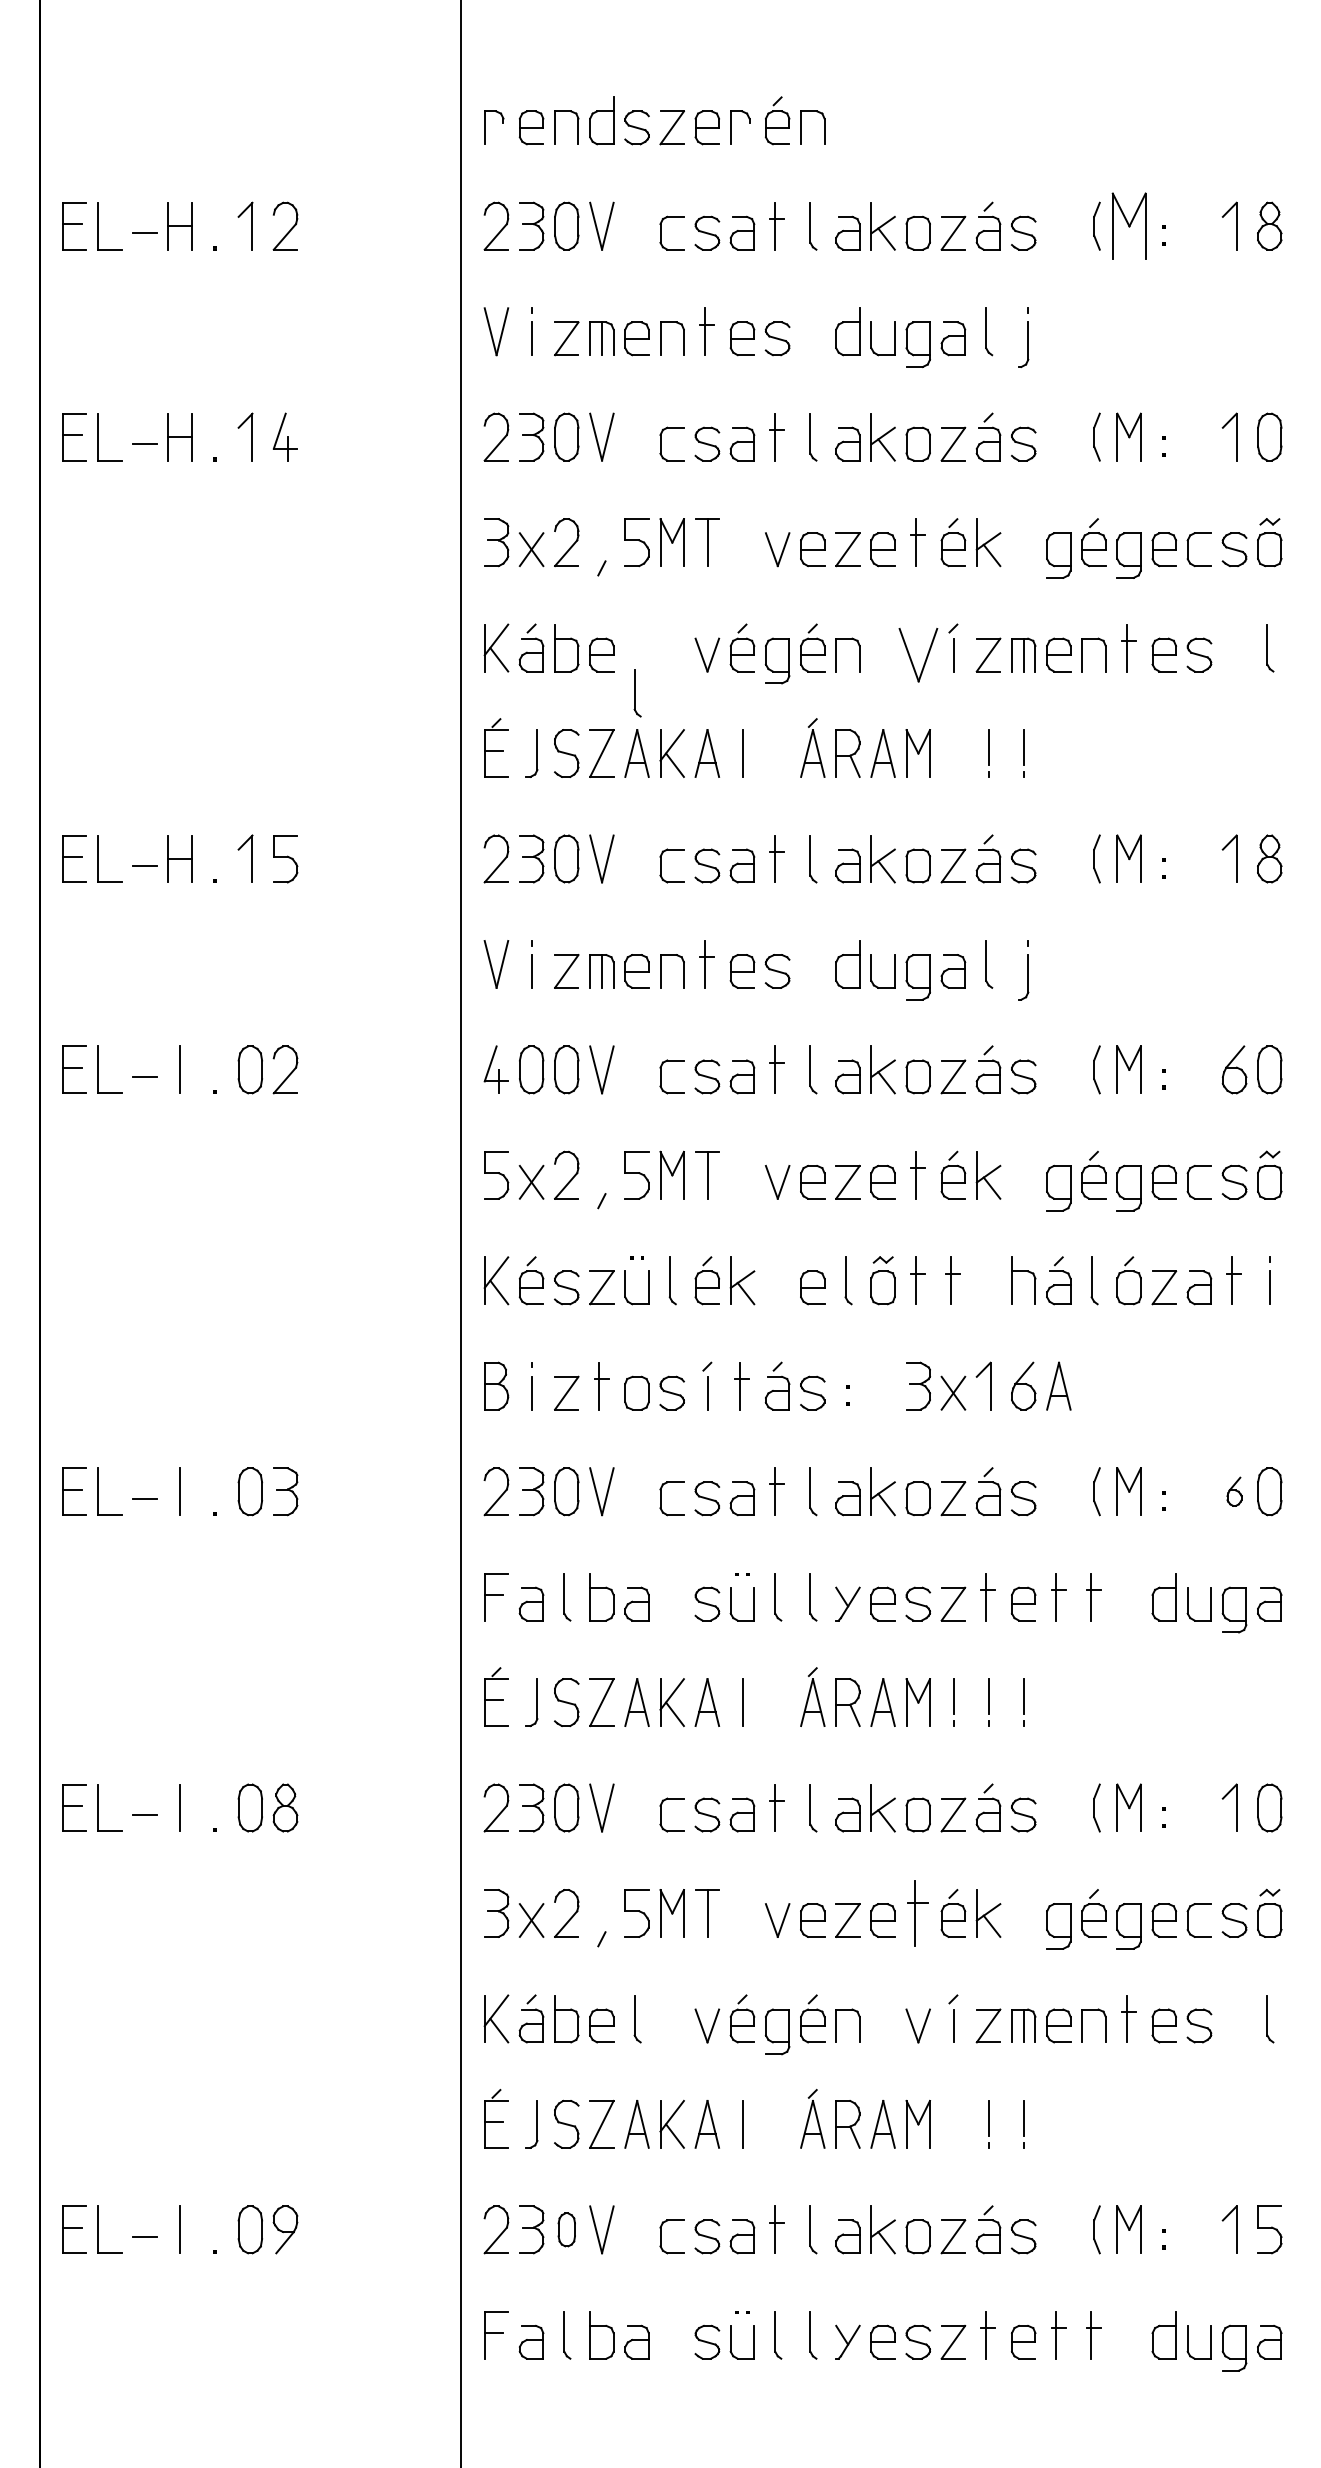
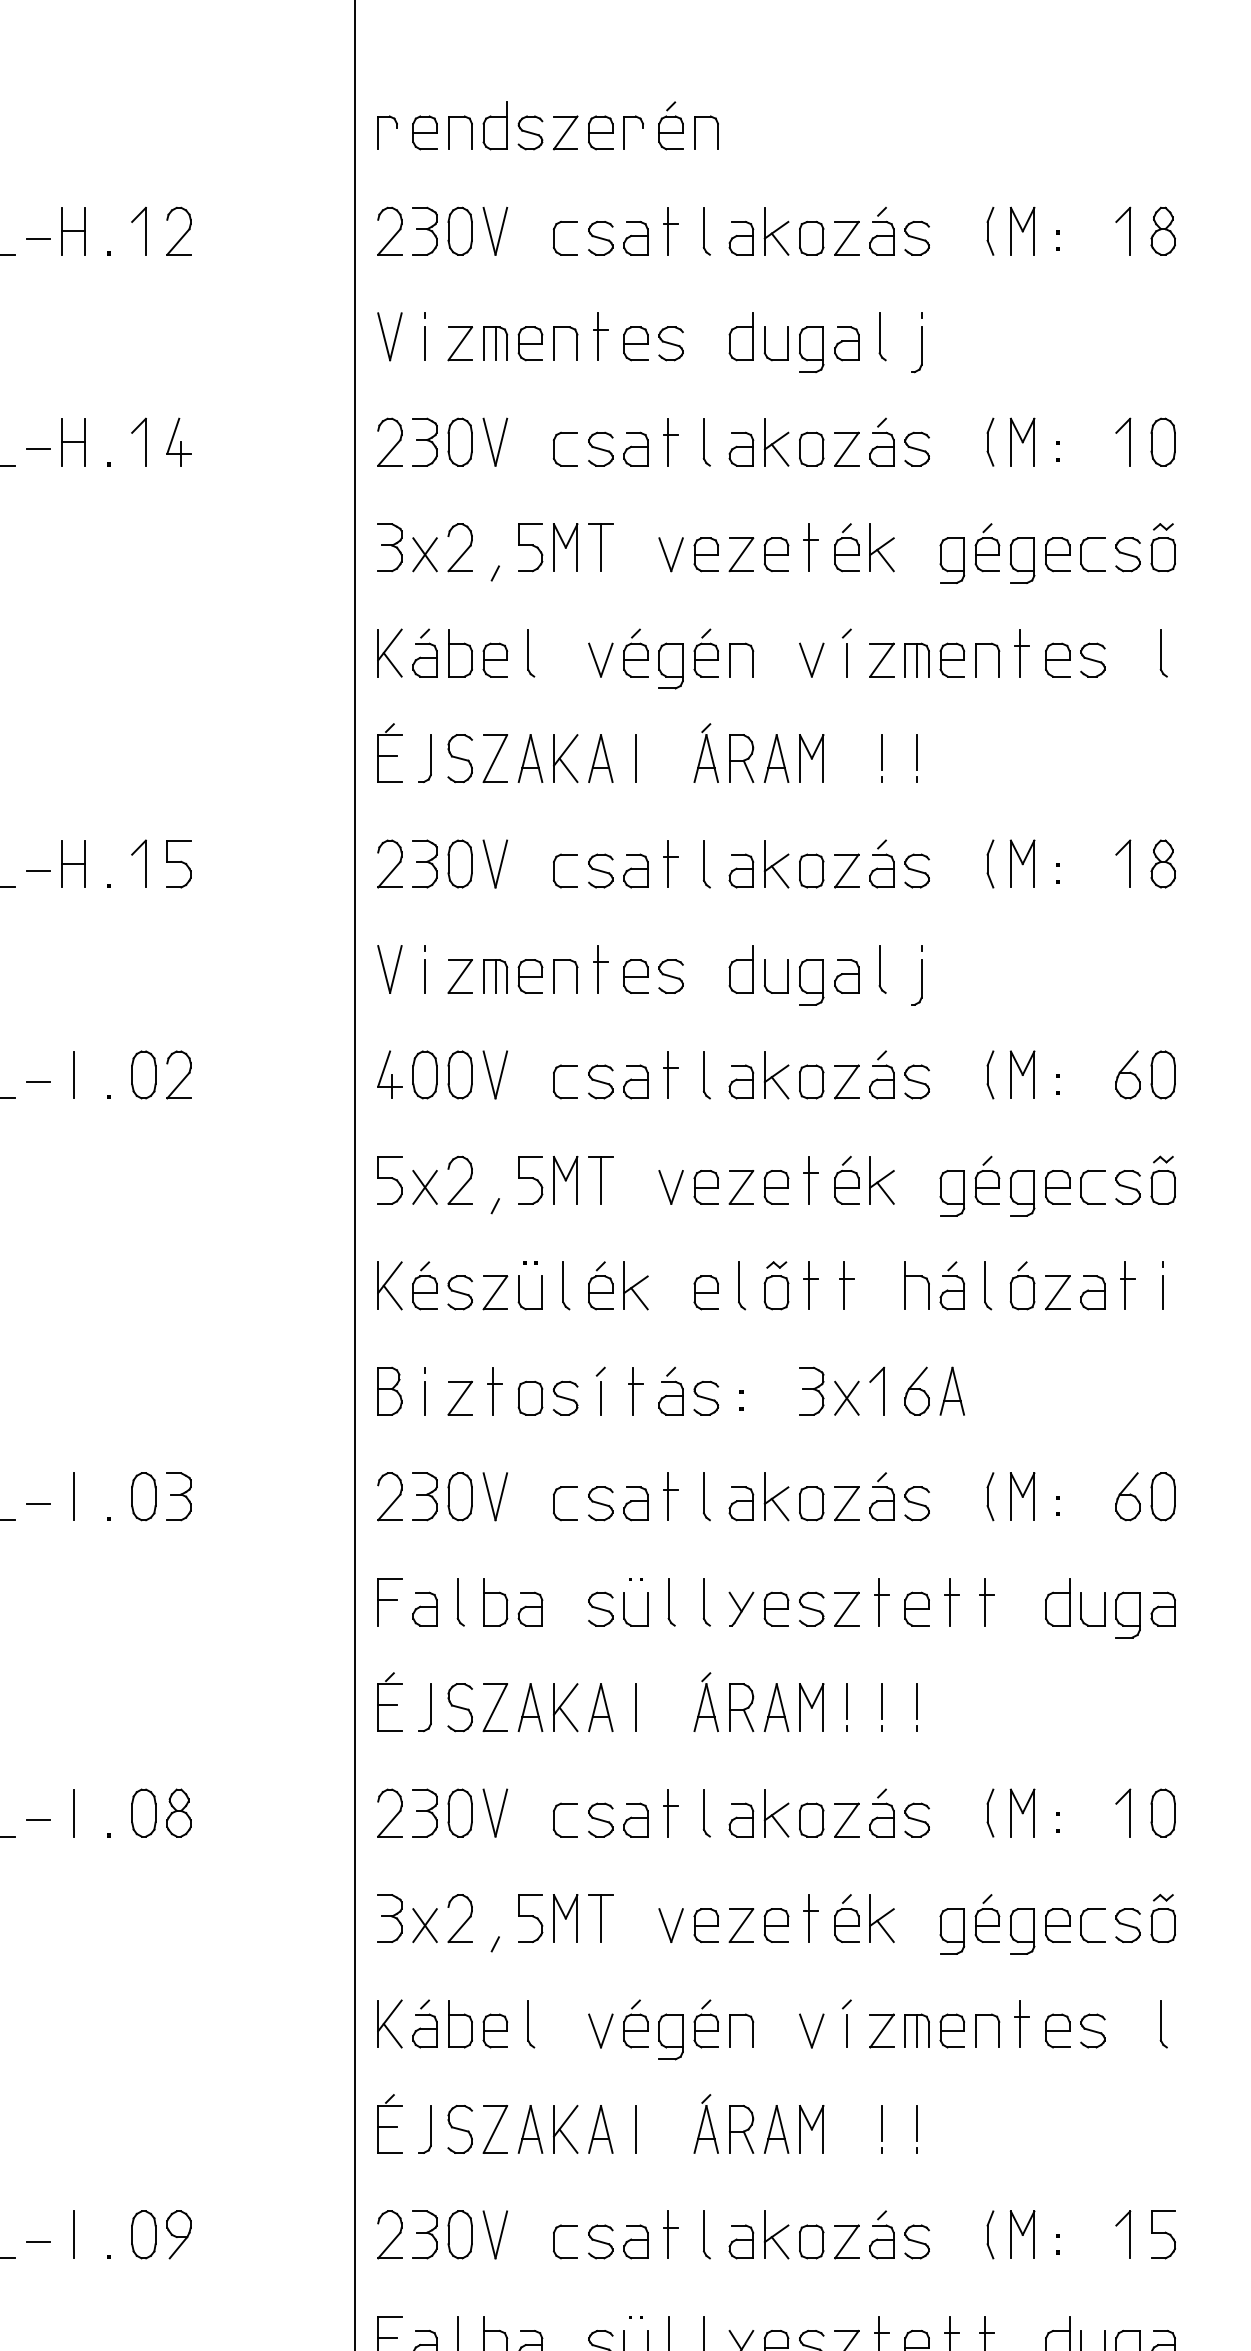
part: (1128, 225) -> (1021, 230), size x0.71
part: (917, 654) -> (810, 659), size x0.62
part: (637, 693) -> (530, 653), moved
part: (1234, 1491) -> (1127, 1496), size x1.67
part: (917, 1913) -> (810, 1918), size x0.71
part: (566, 2229) -> (459, 2234), size x1.43

